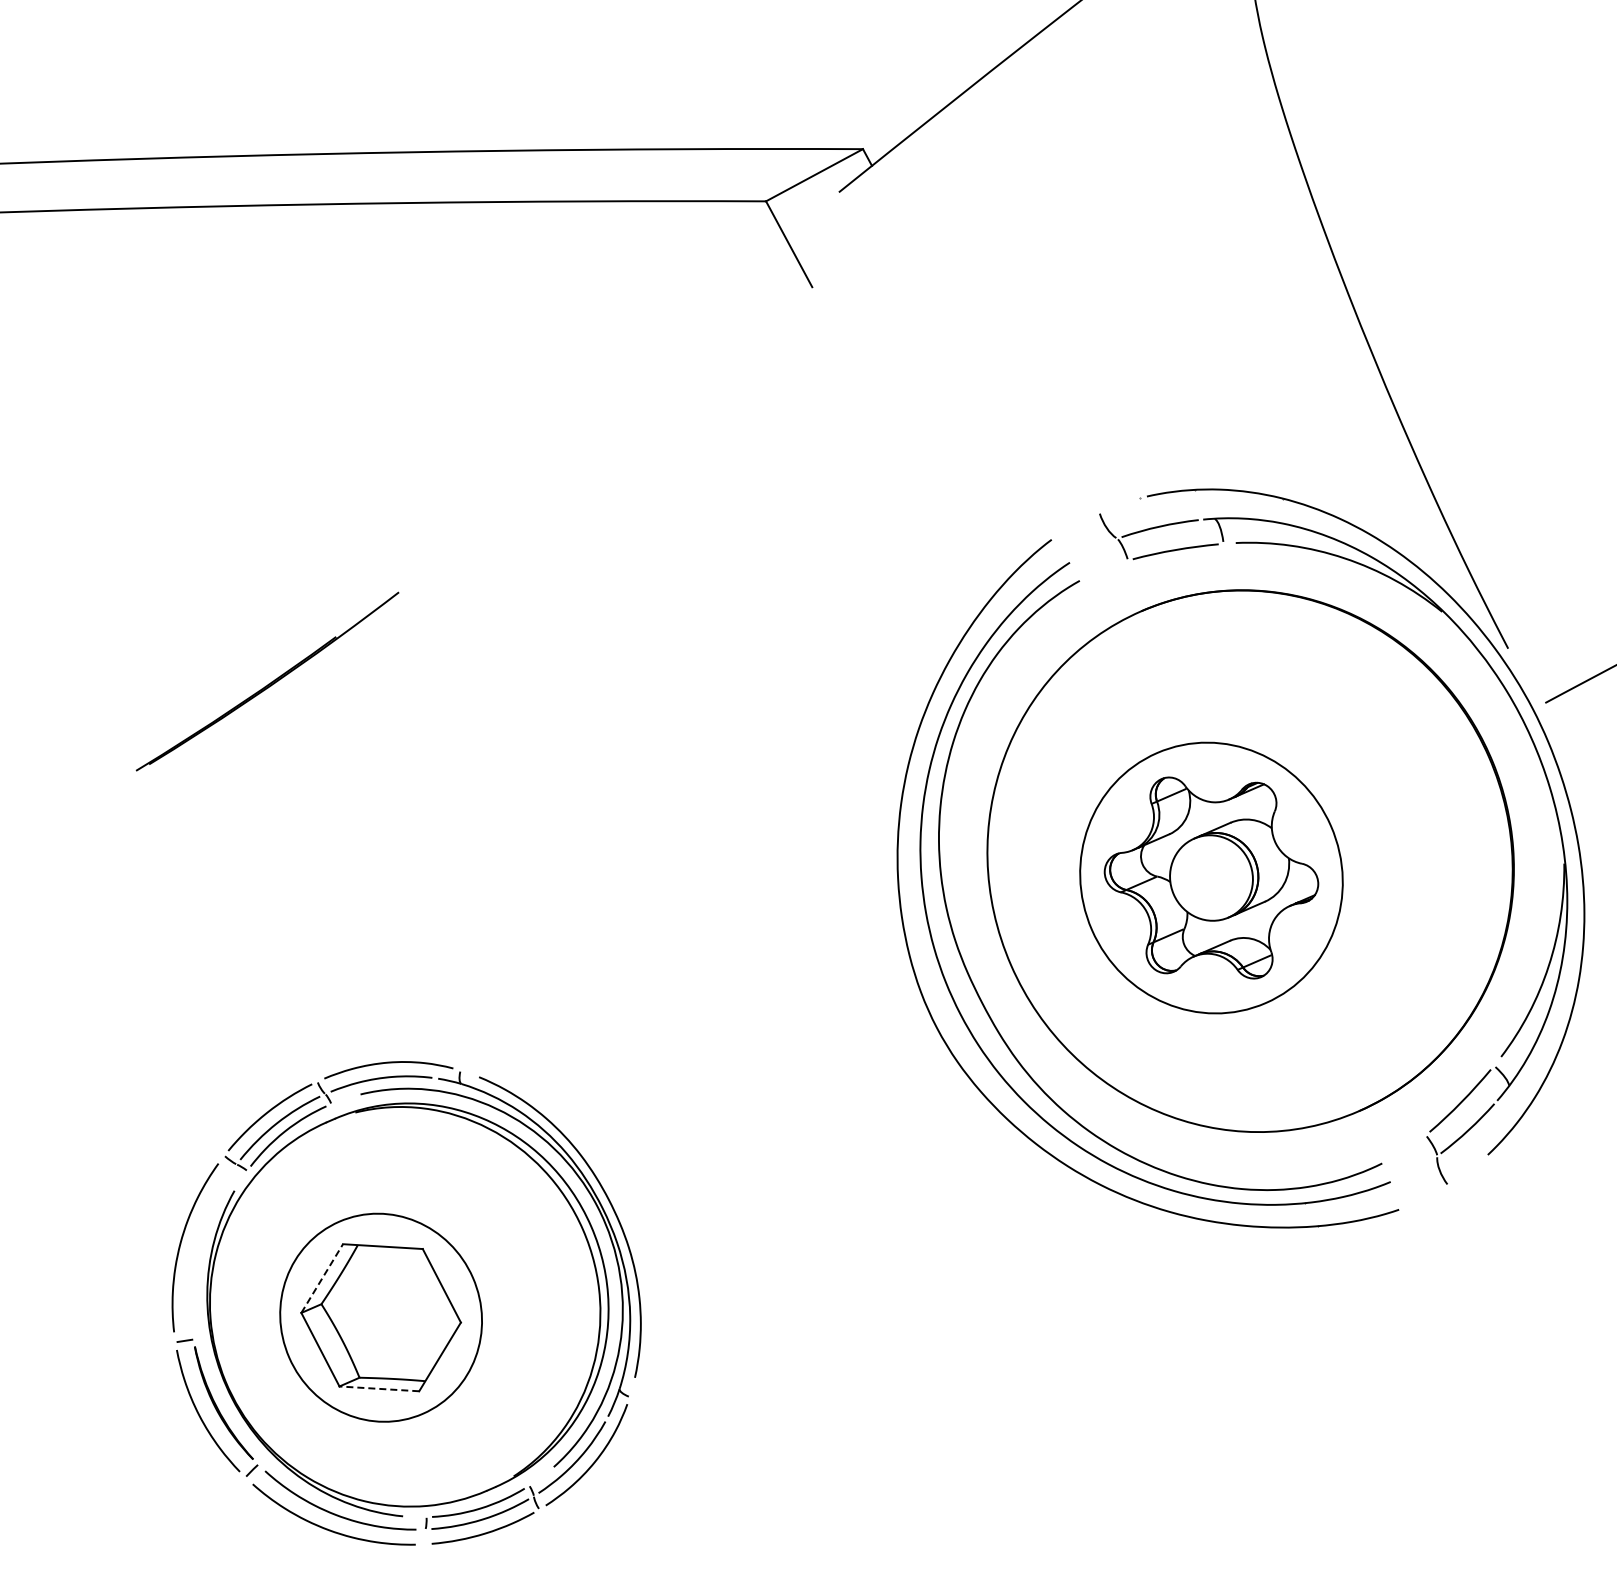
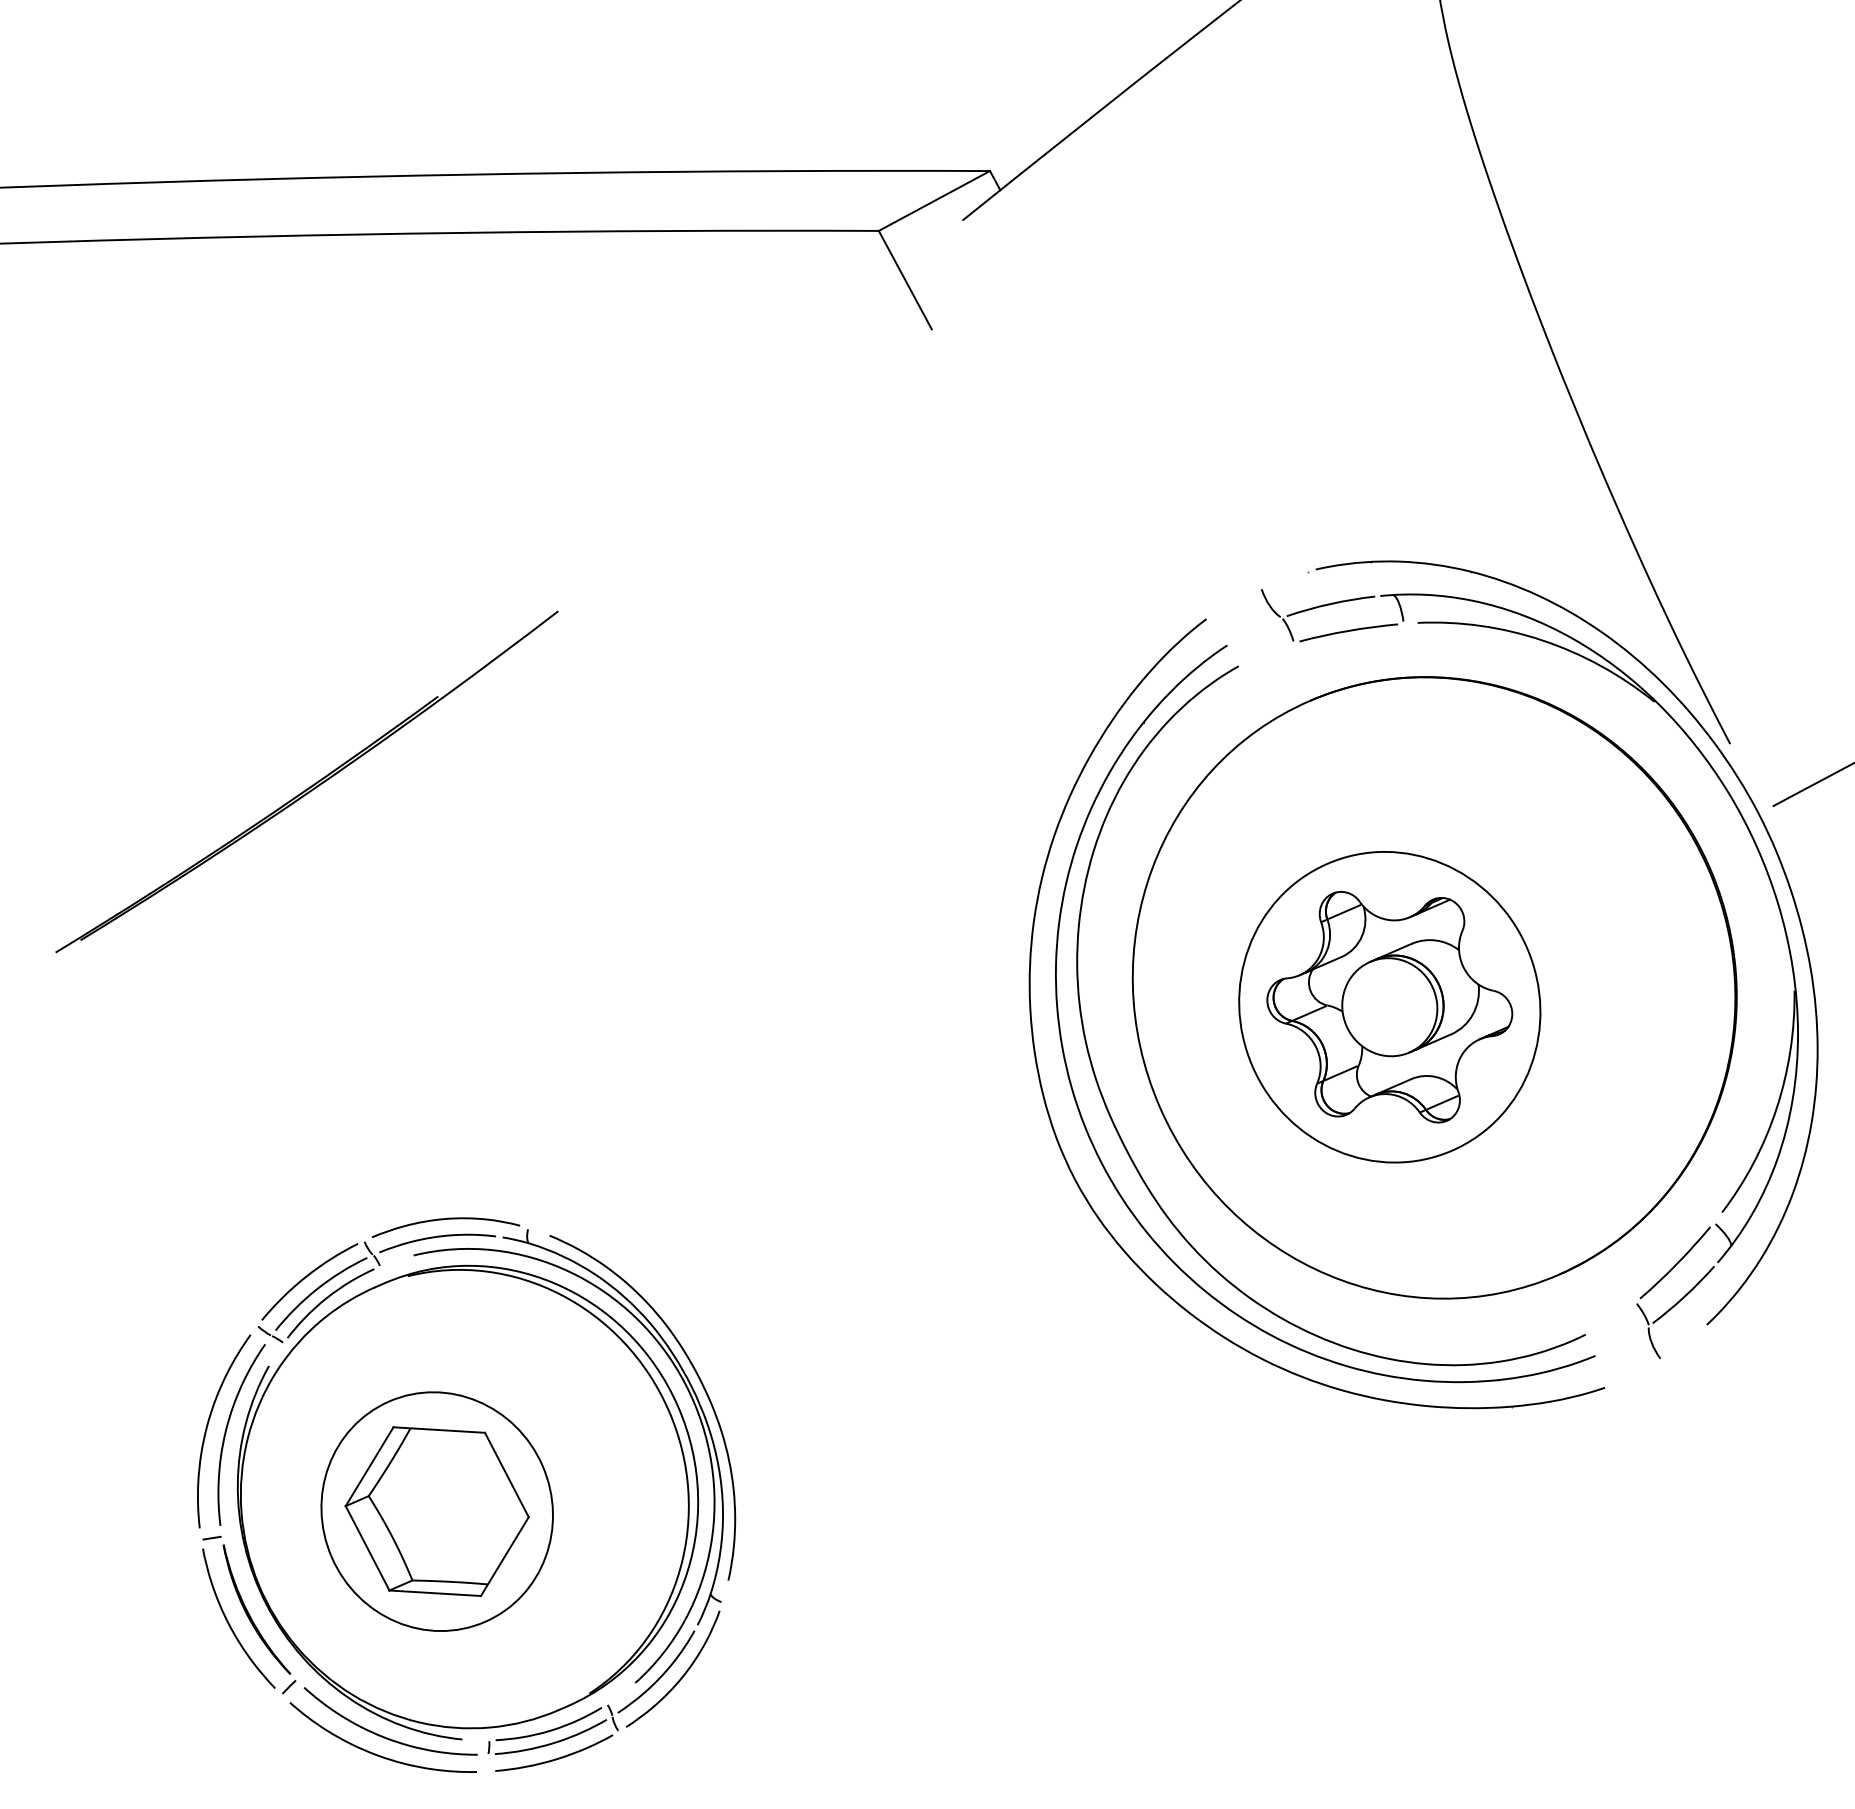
part: (267, 681) -> (306, 781), size x1.67
curve: (198, 1246) -> (227, 1429), added
line: (322, 1278) -> (369, 1466), dashed -> solid
line: (379, 1388) -> (435, 1592), dashed -> solid

